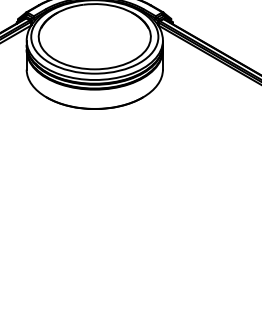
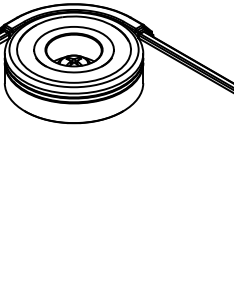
part: (94, 36) -> (73, 49), added

